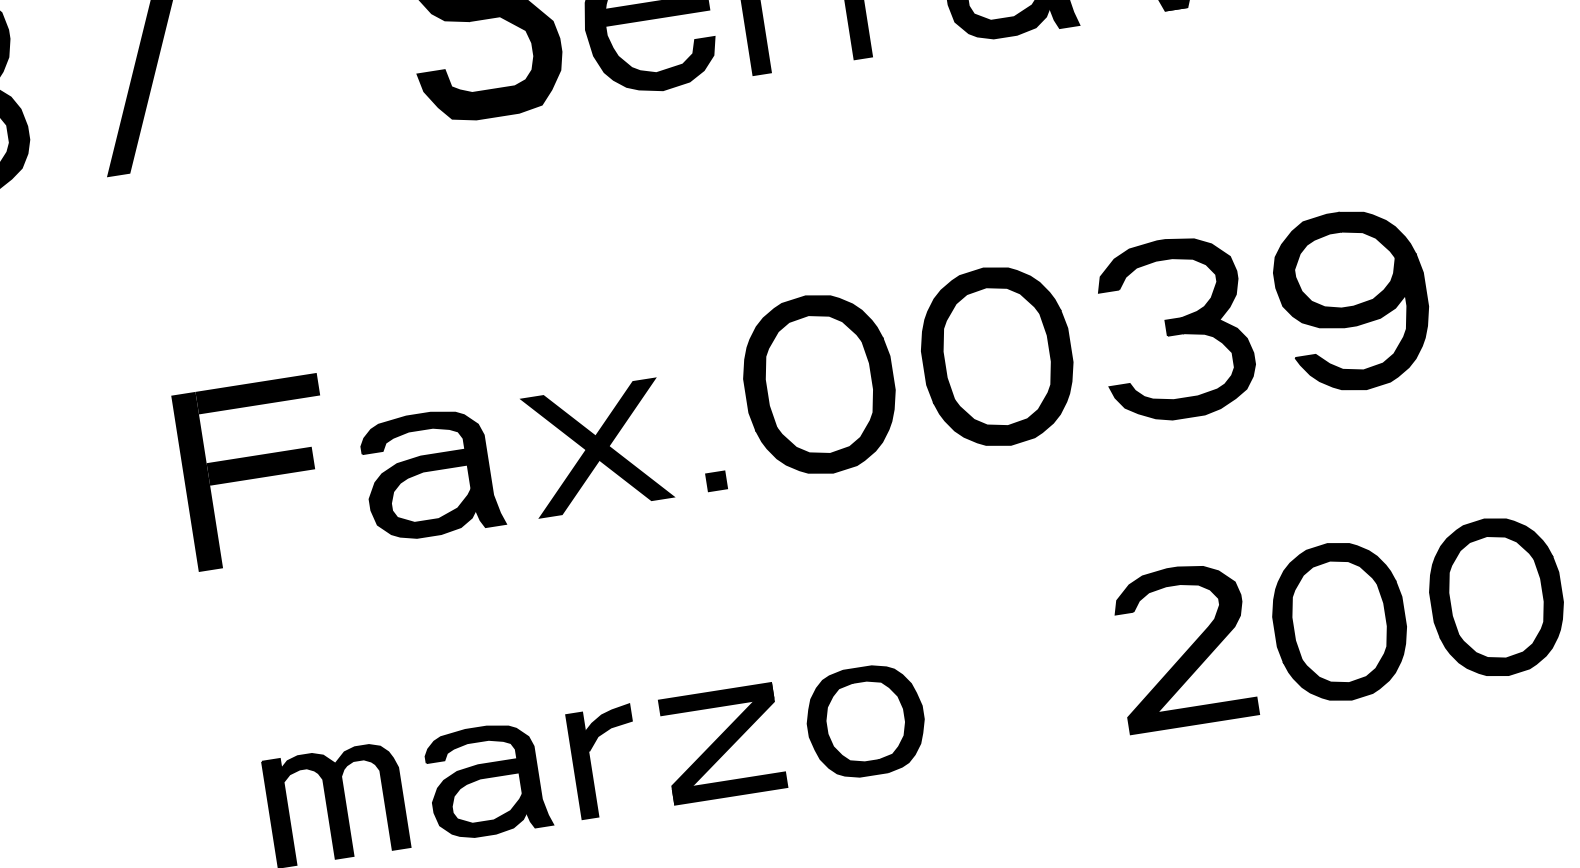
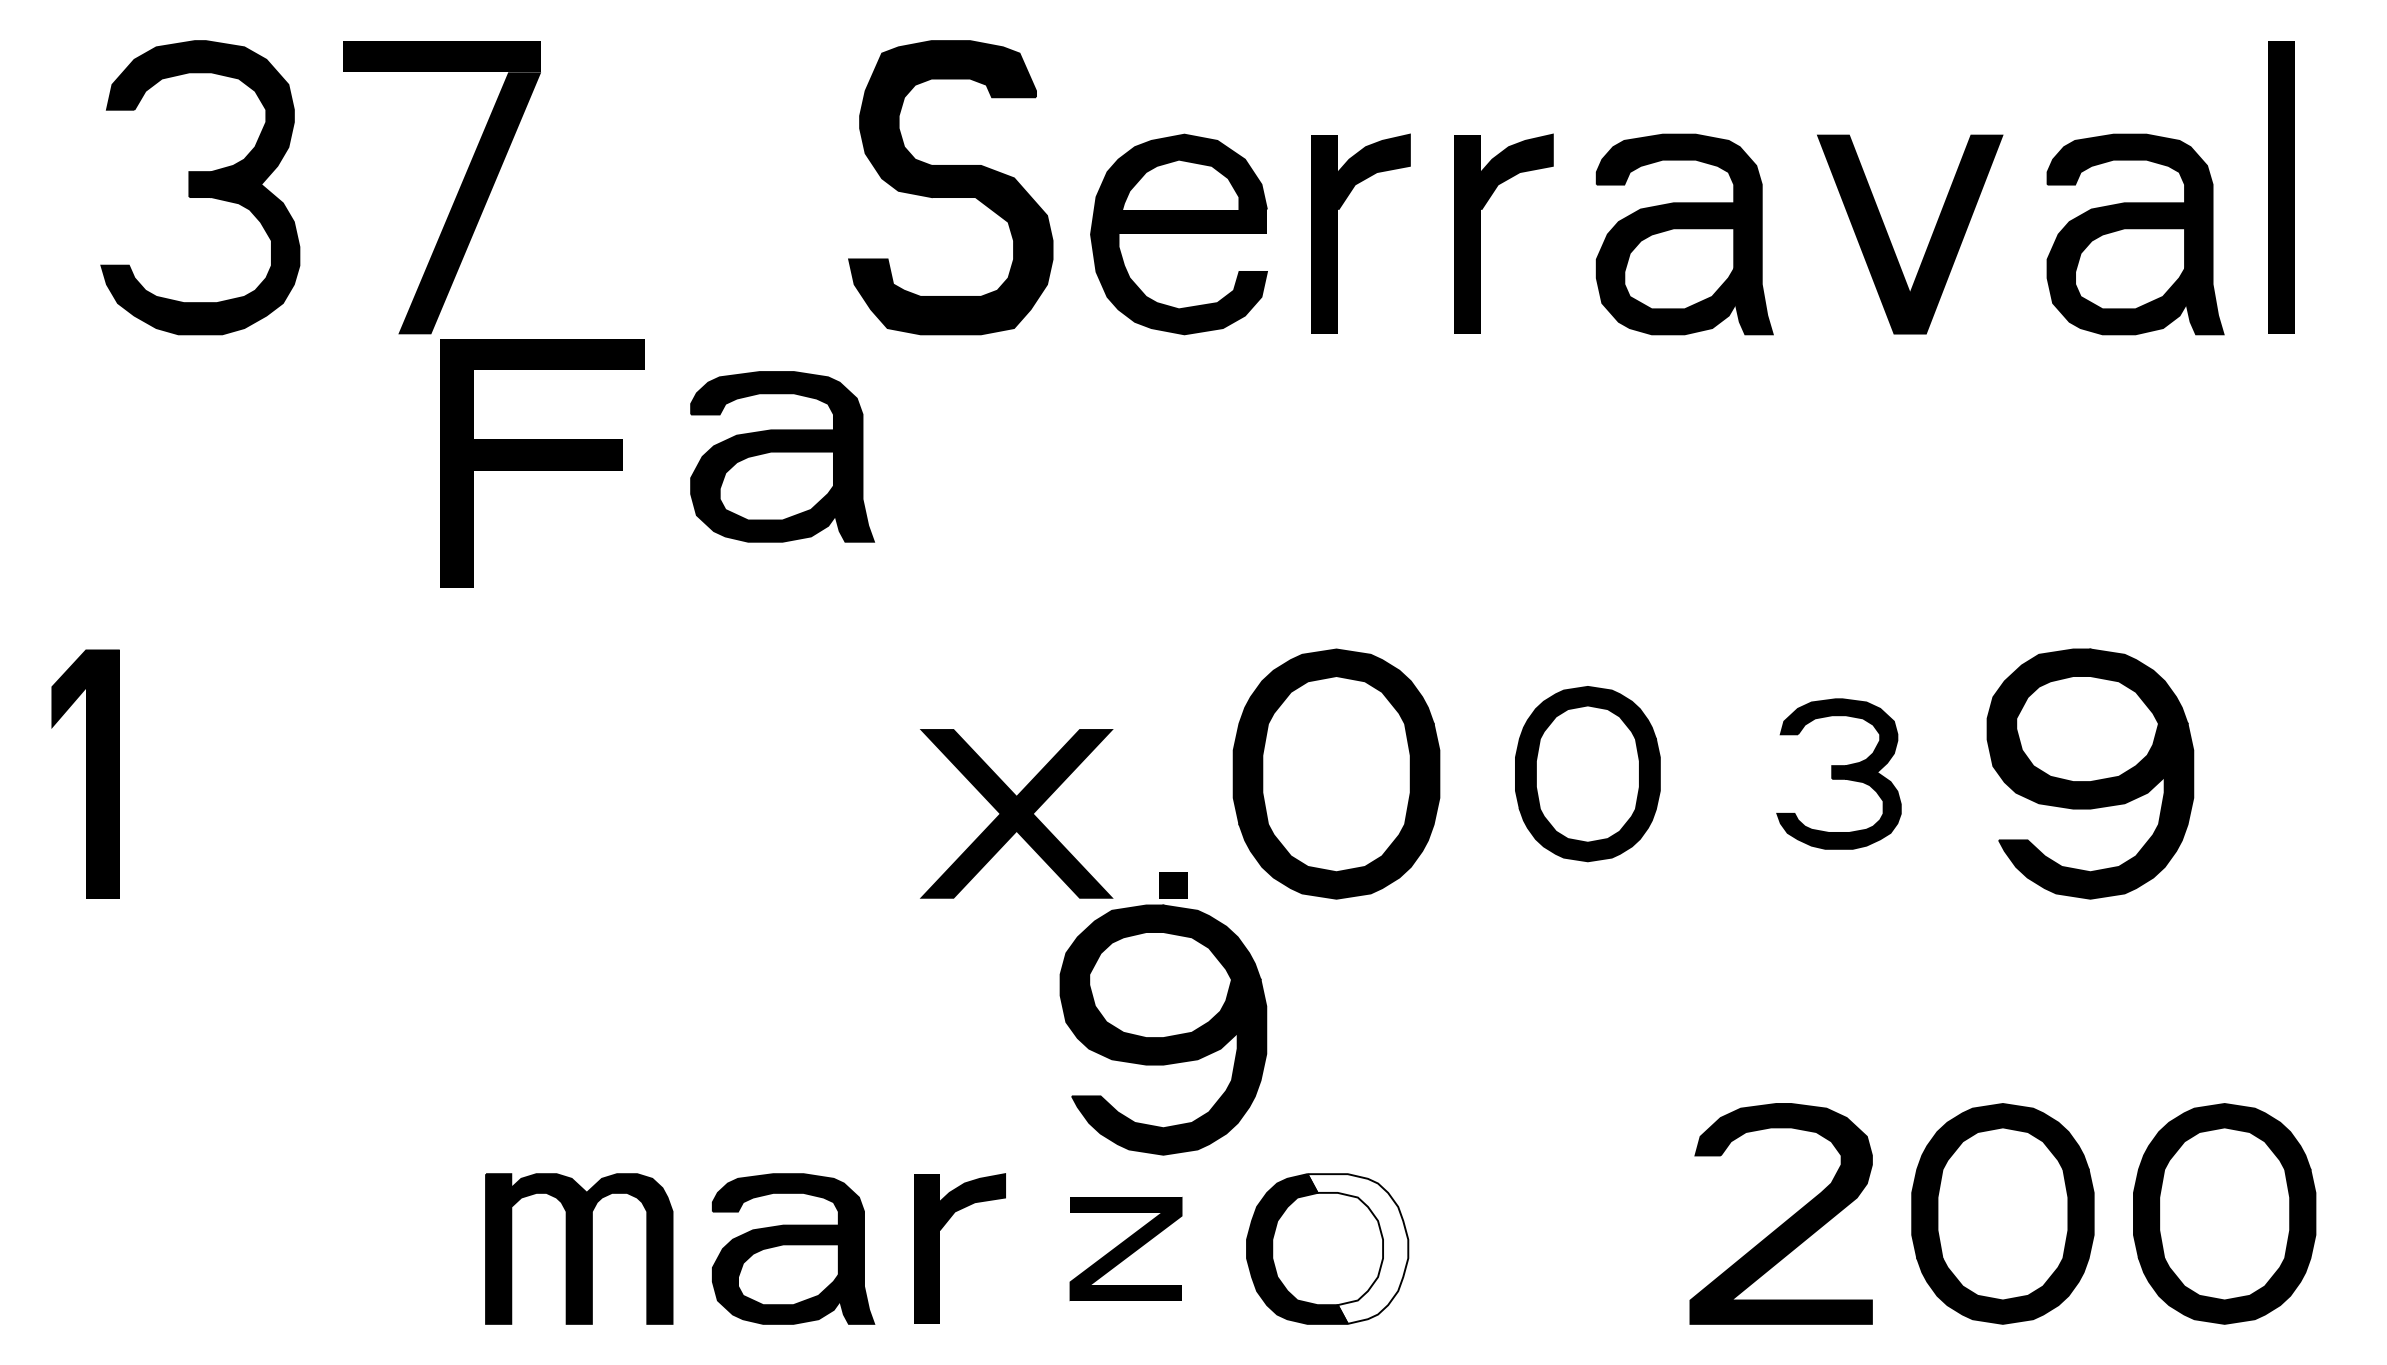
part: (1174, 328) -> (1838, 773), size x0.6
part: (996, 356) -> (1587, 773), size x0.7
part: (257, 472) -> (542, 463), moved
part: (431, 473) -> (782, 456), moved
part: (725, 584) -> (1163, 1029), added
fill: (886, 717) -> (1357, 1248), removed
part: (722, 743) -> (1125, 1248), size x0.7

